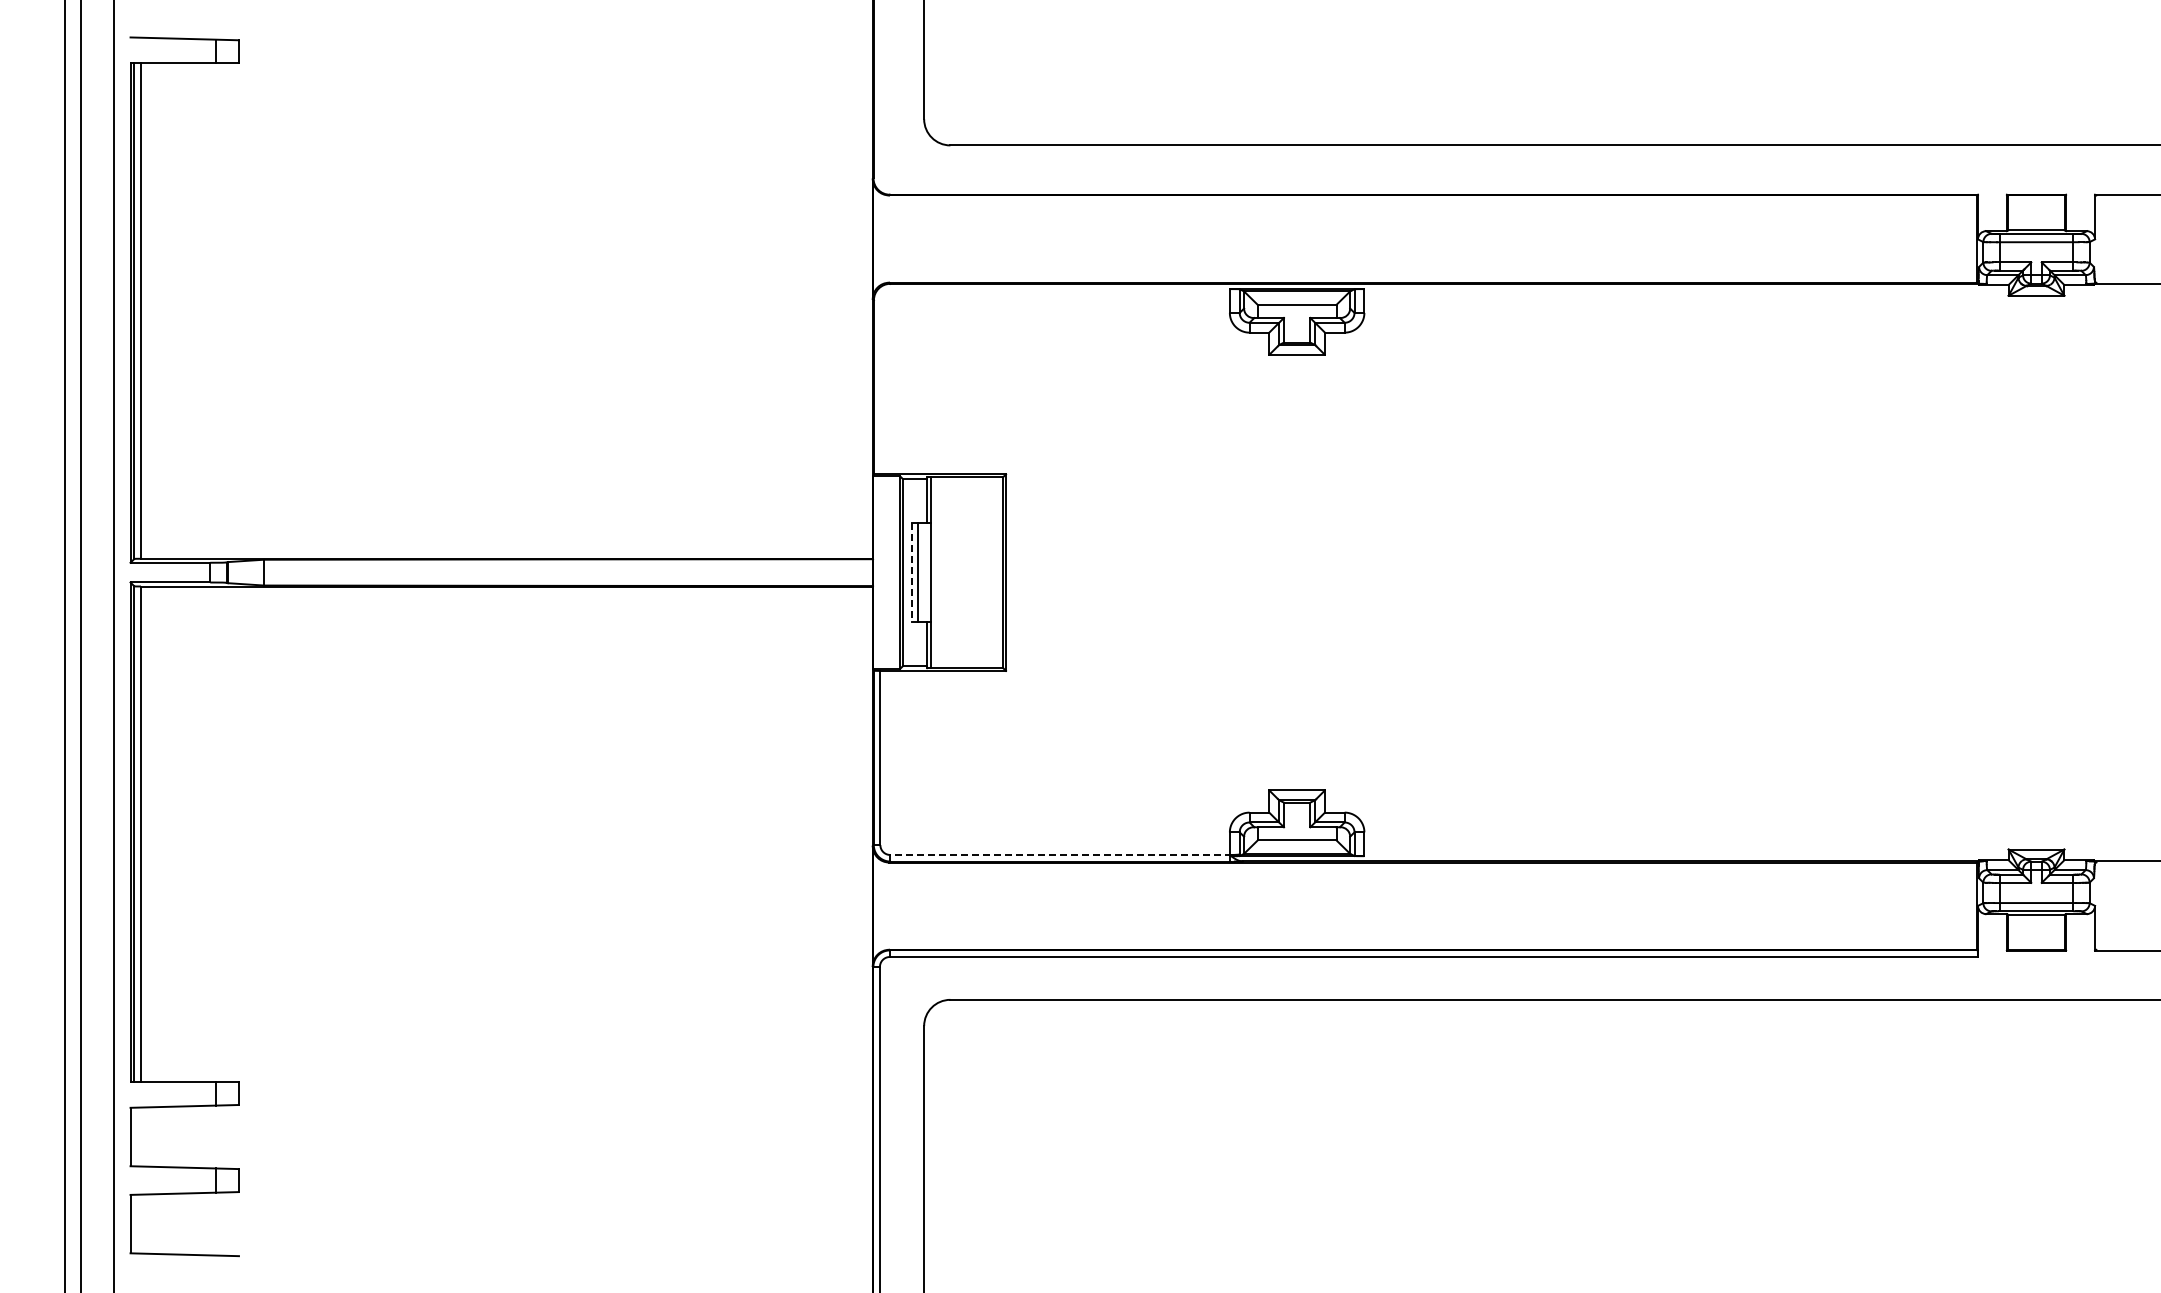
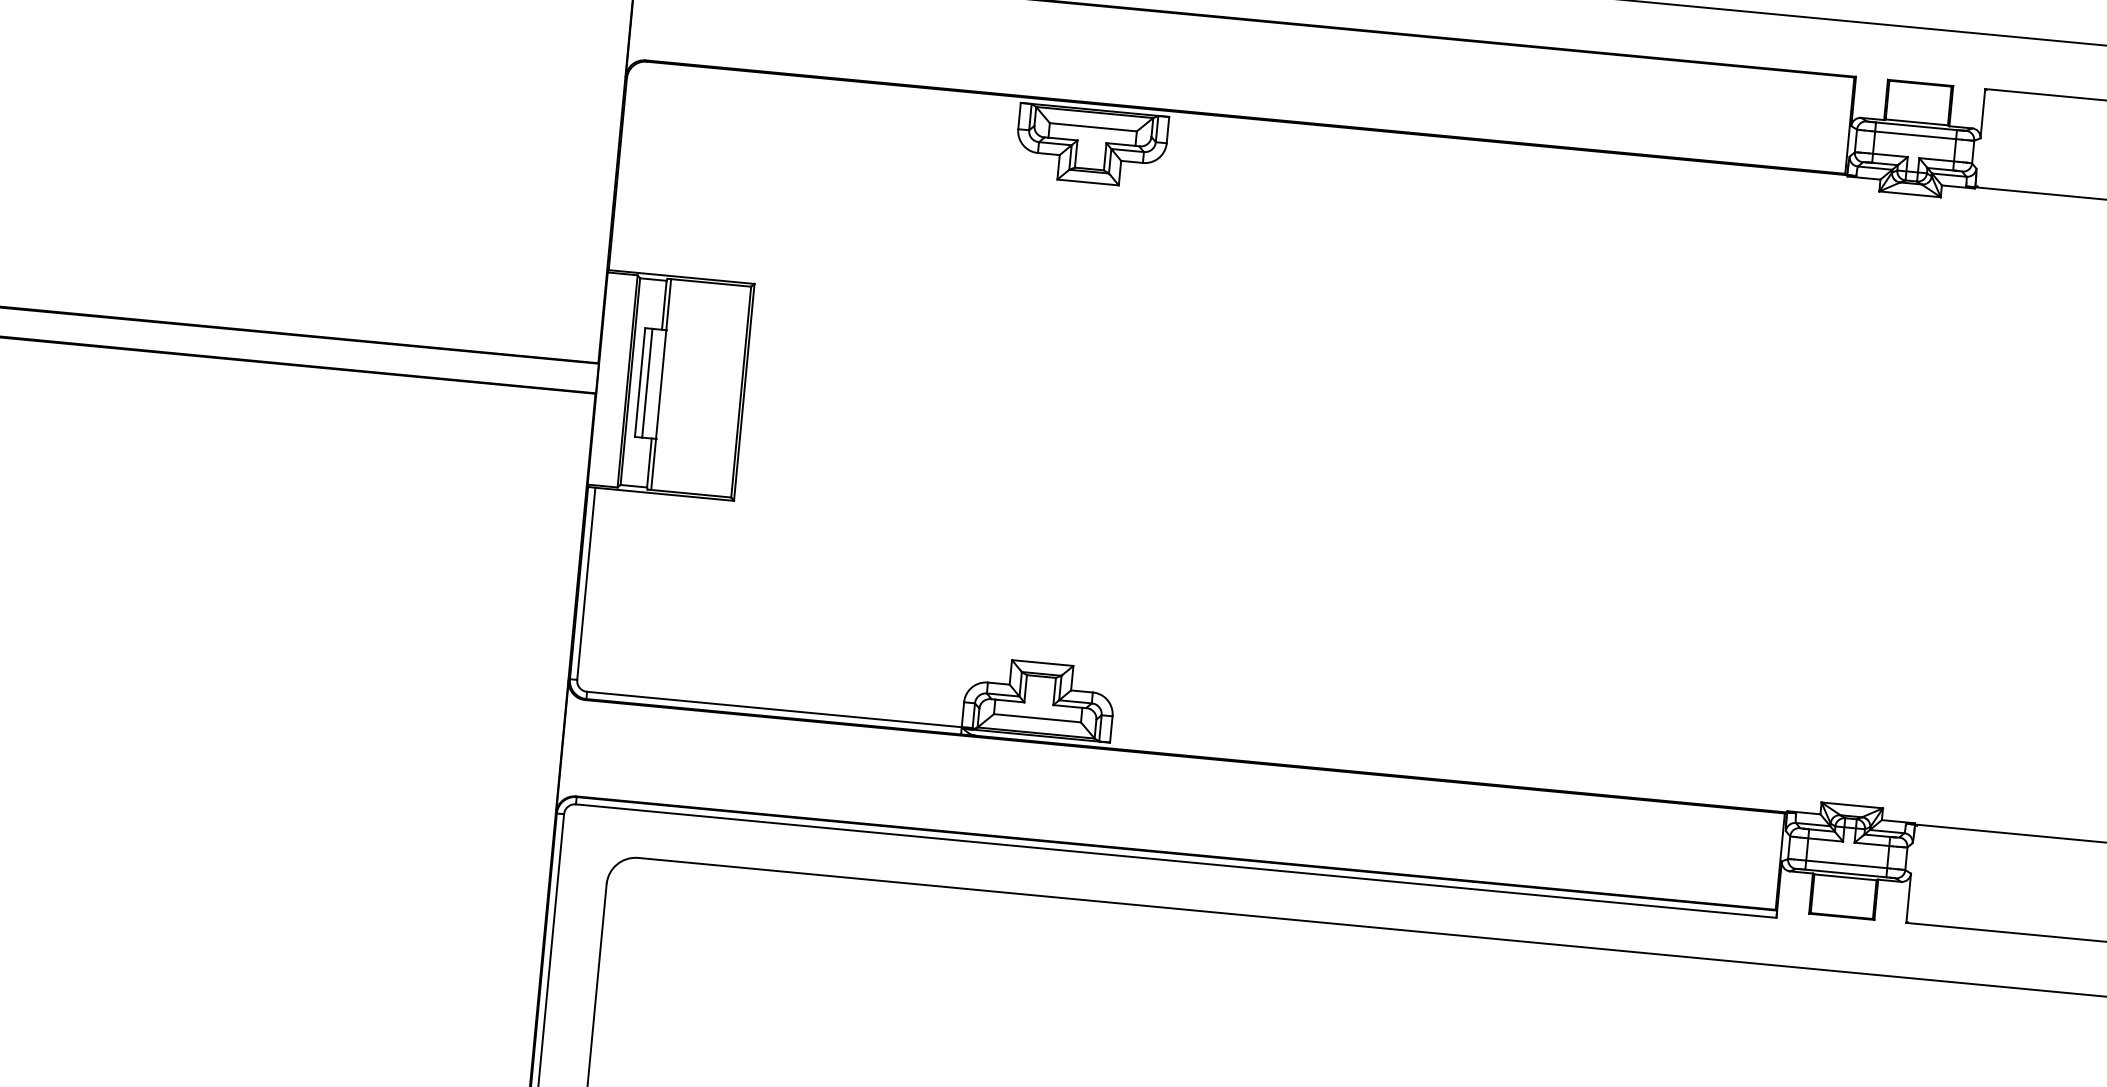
line: (911, 573) -> (639, 383), dashed -> solid
line: (1060, 854) -> (774, 709), dashed -> solid

